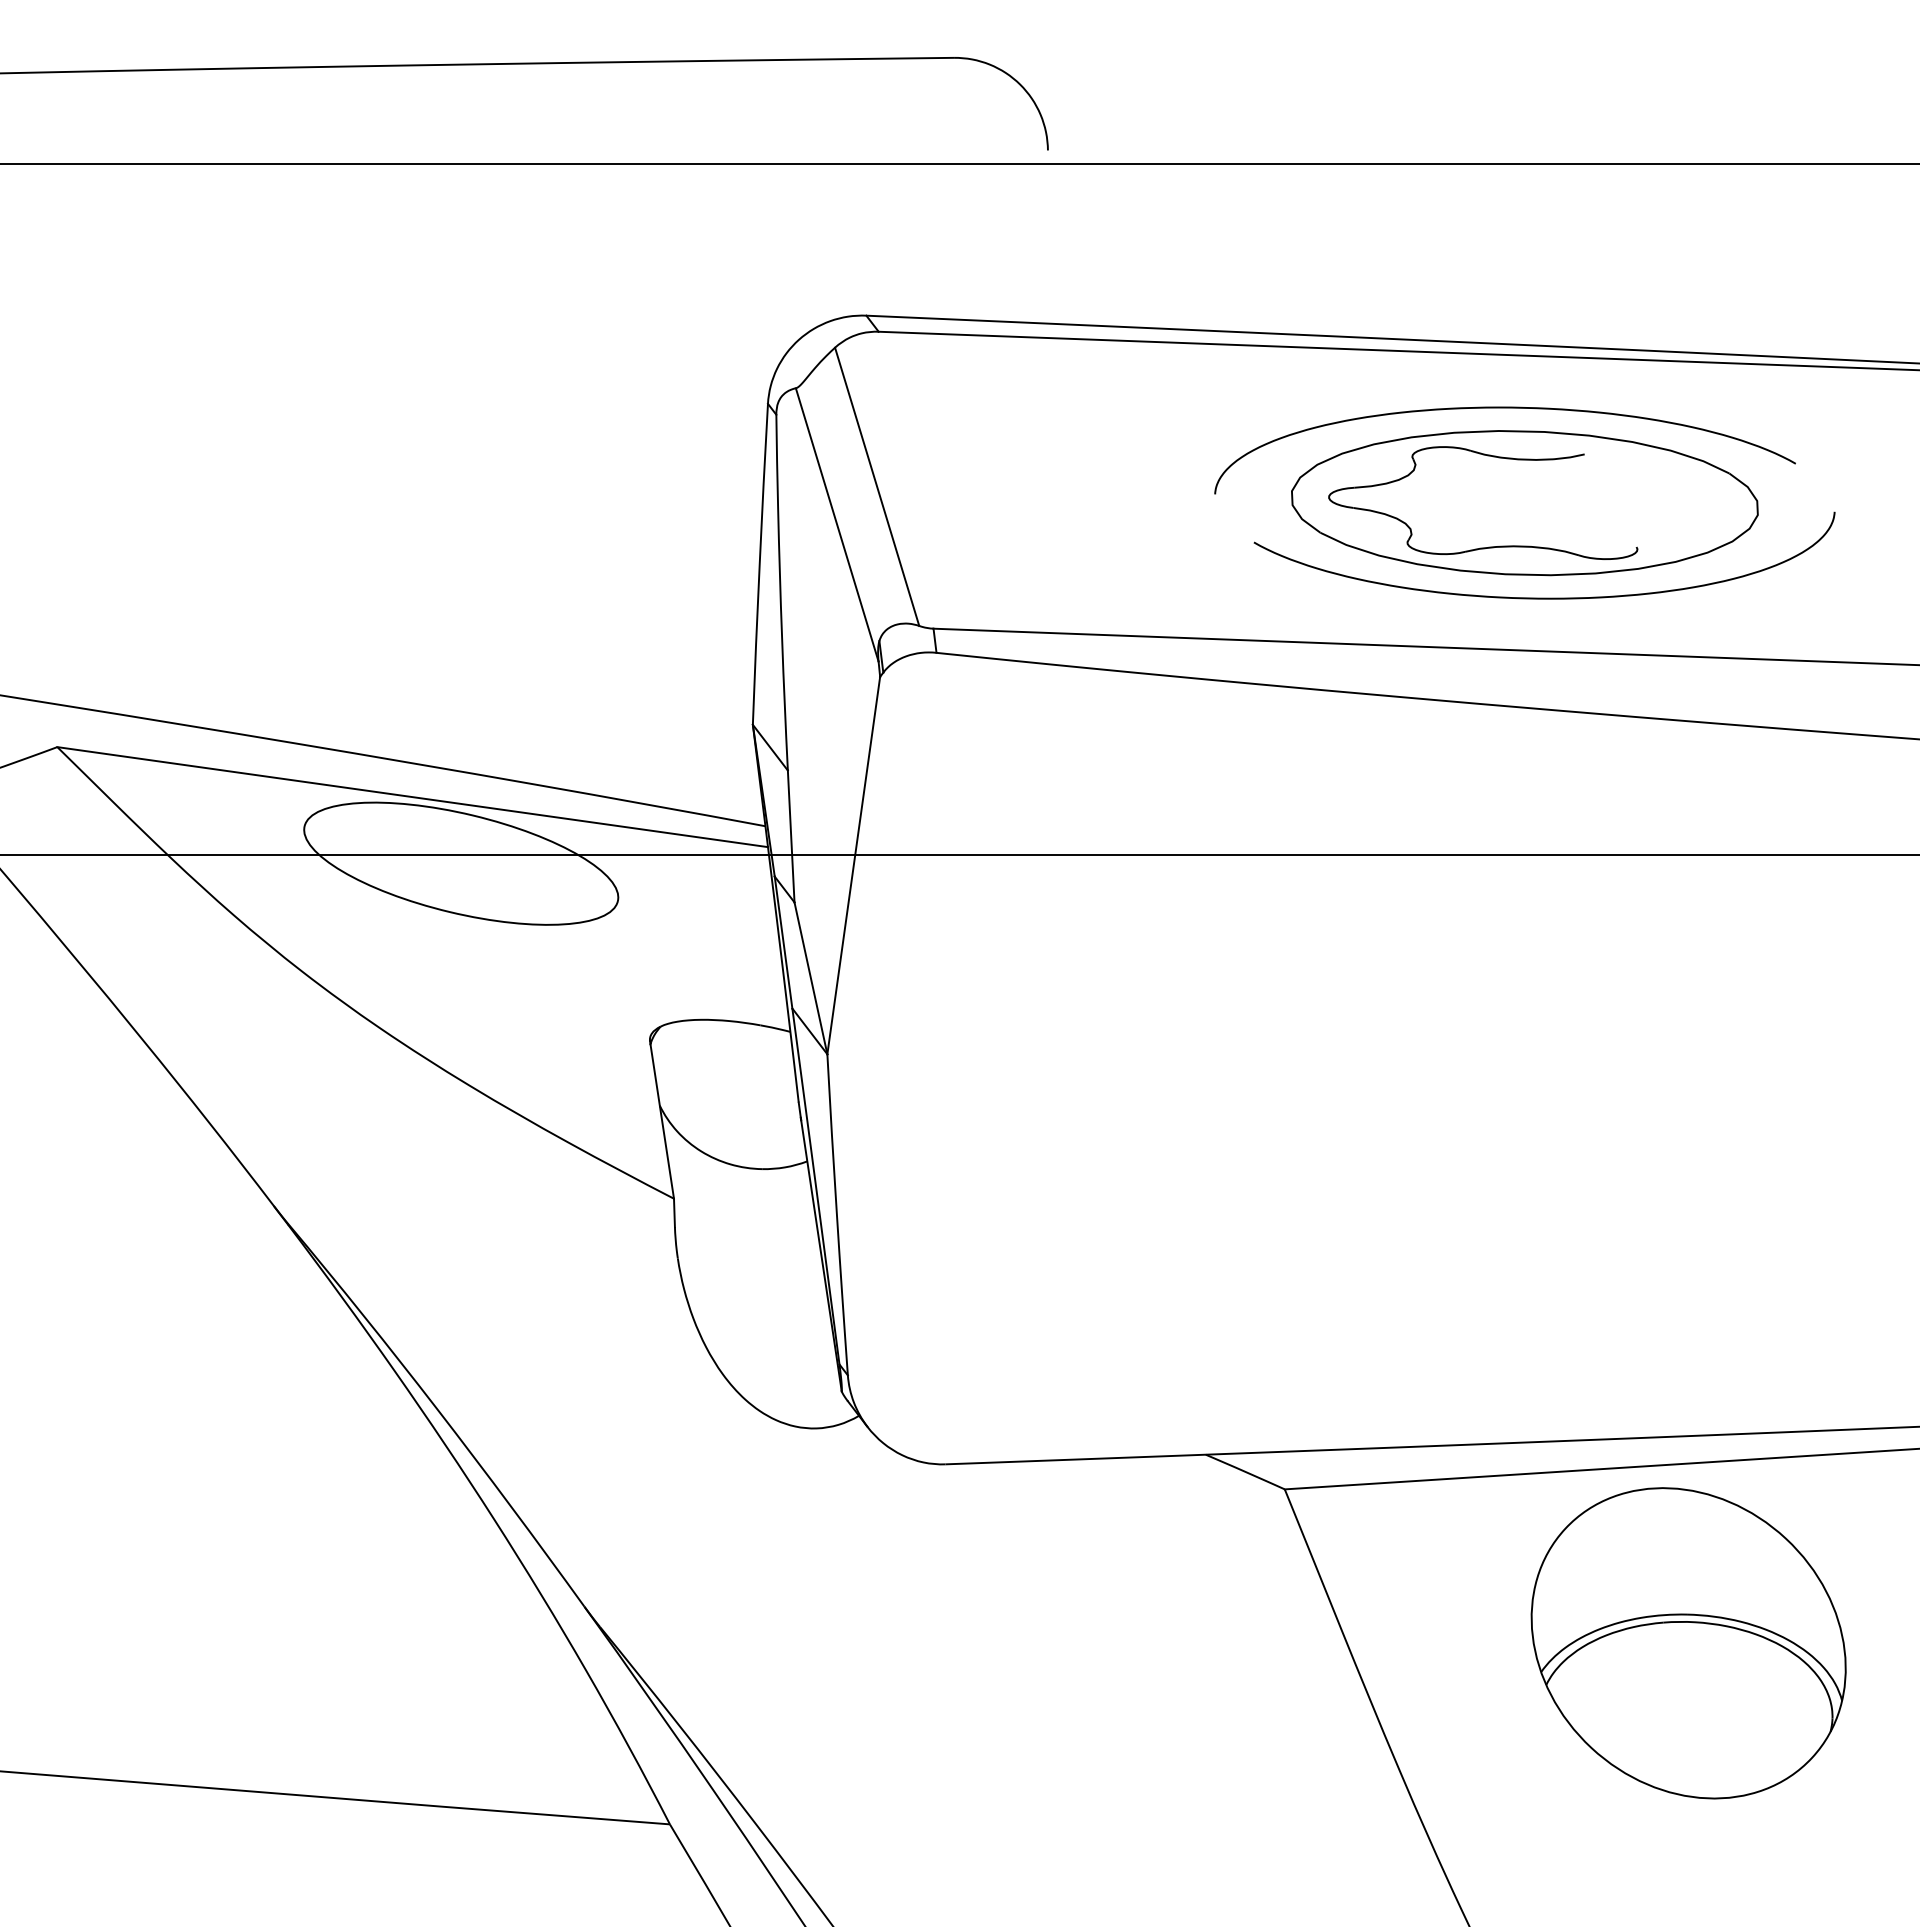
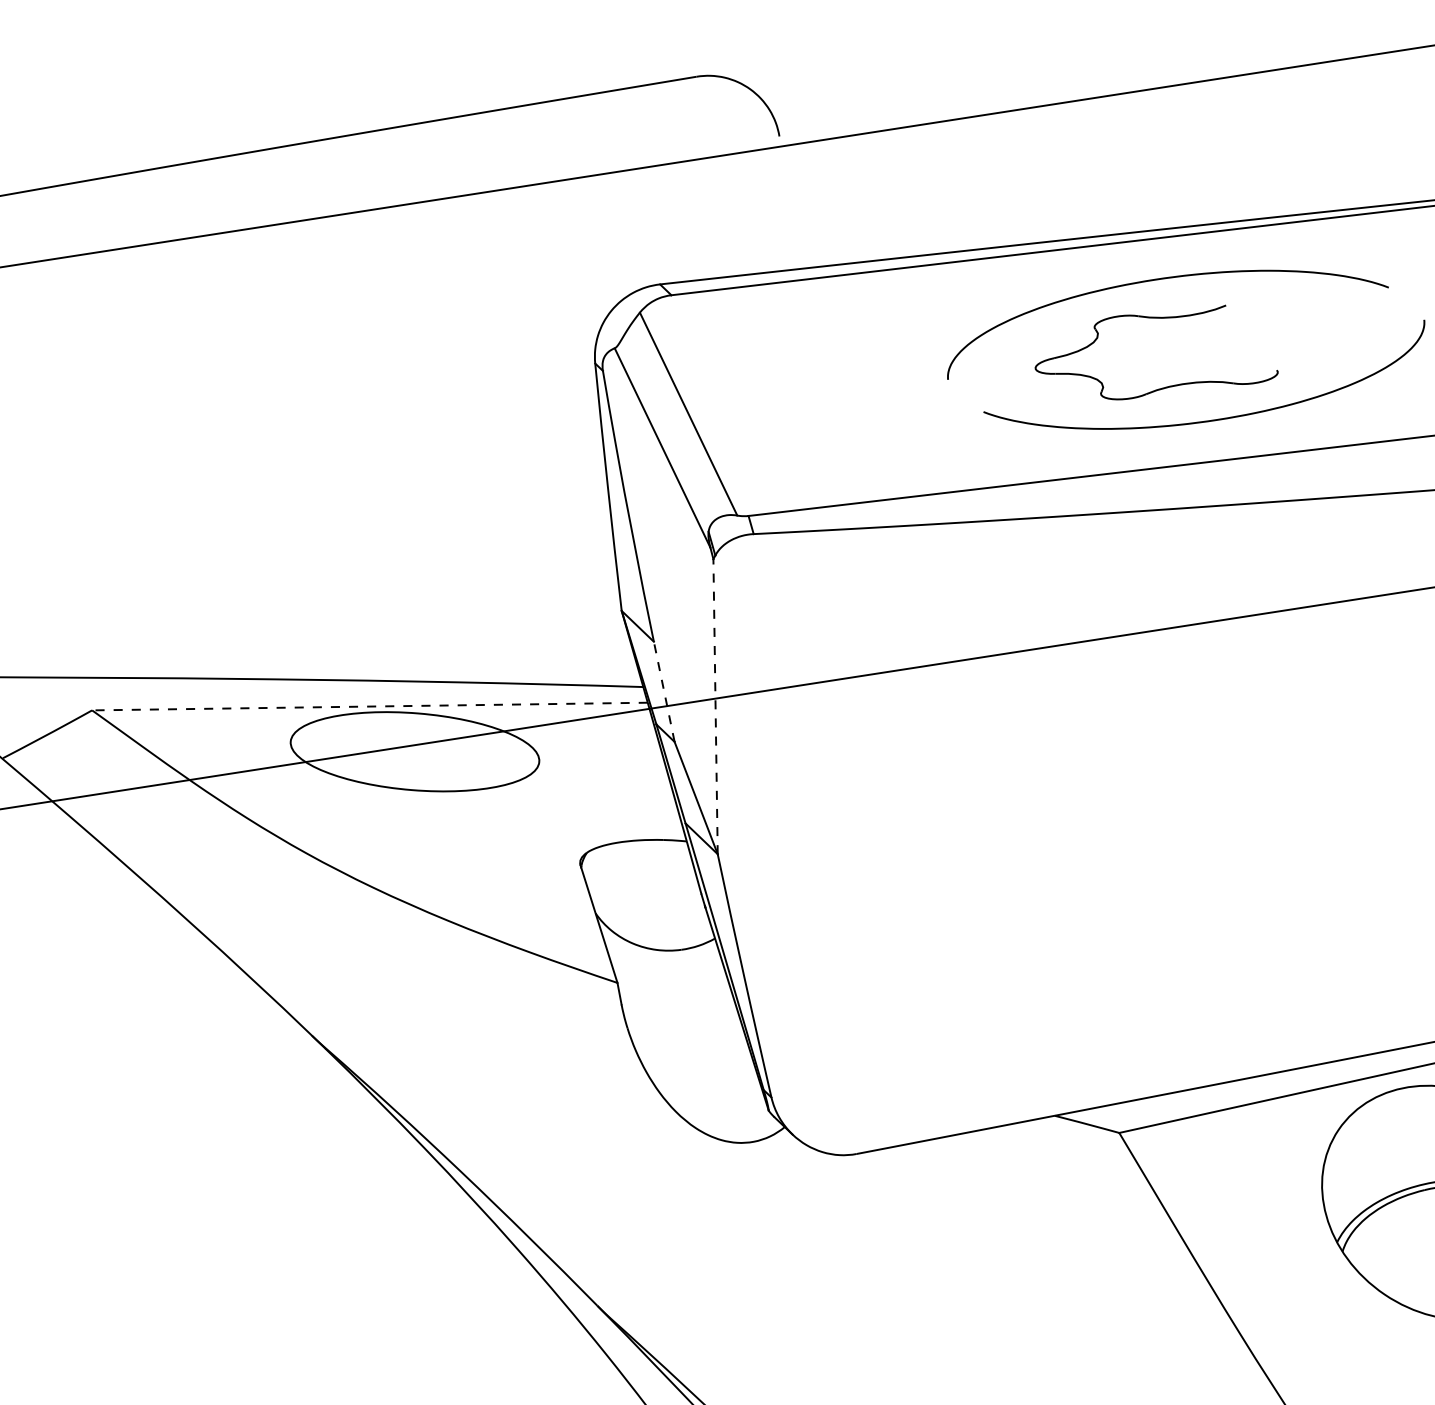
part: (1524, 503) -> (1185, 350), removed
line: (412, 797) -> (369, 706), solid -> dashed
line: (791, 836) -> (664, 691), solid -> dashed
line: (853, 865) -> (715, 706), solid -> dashed

